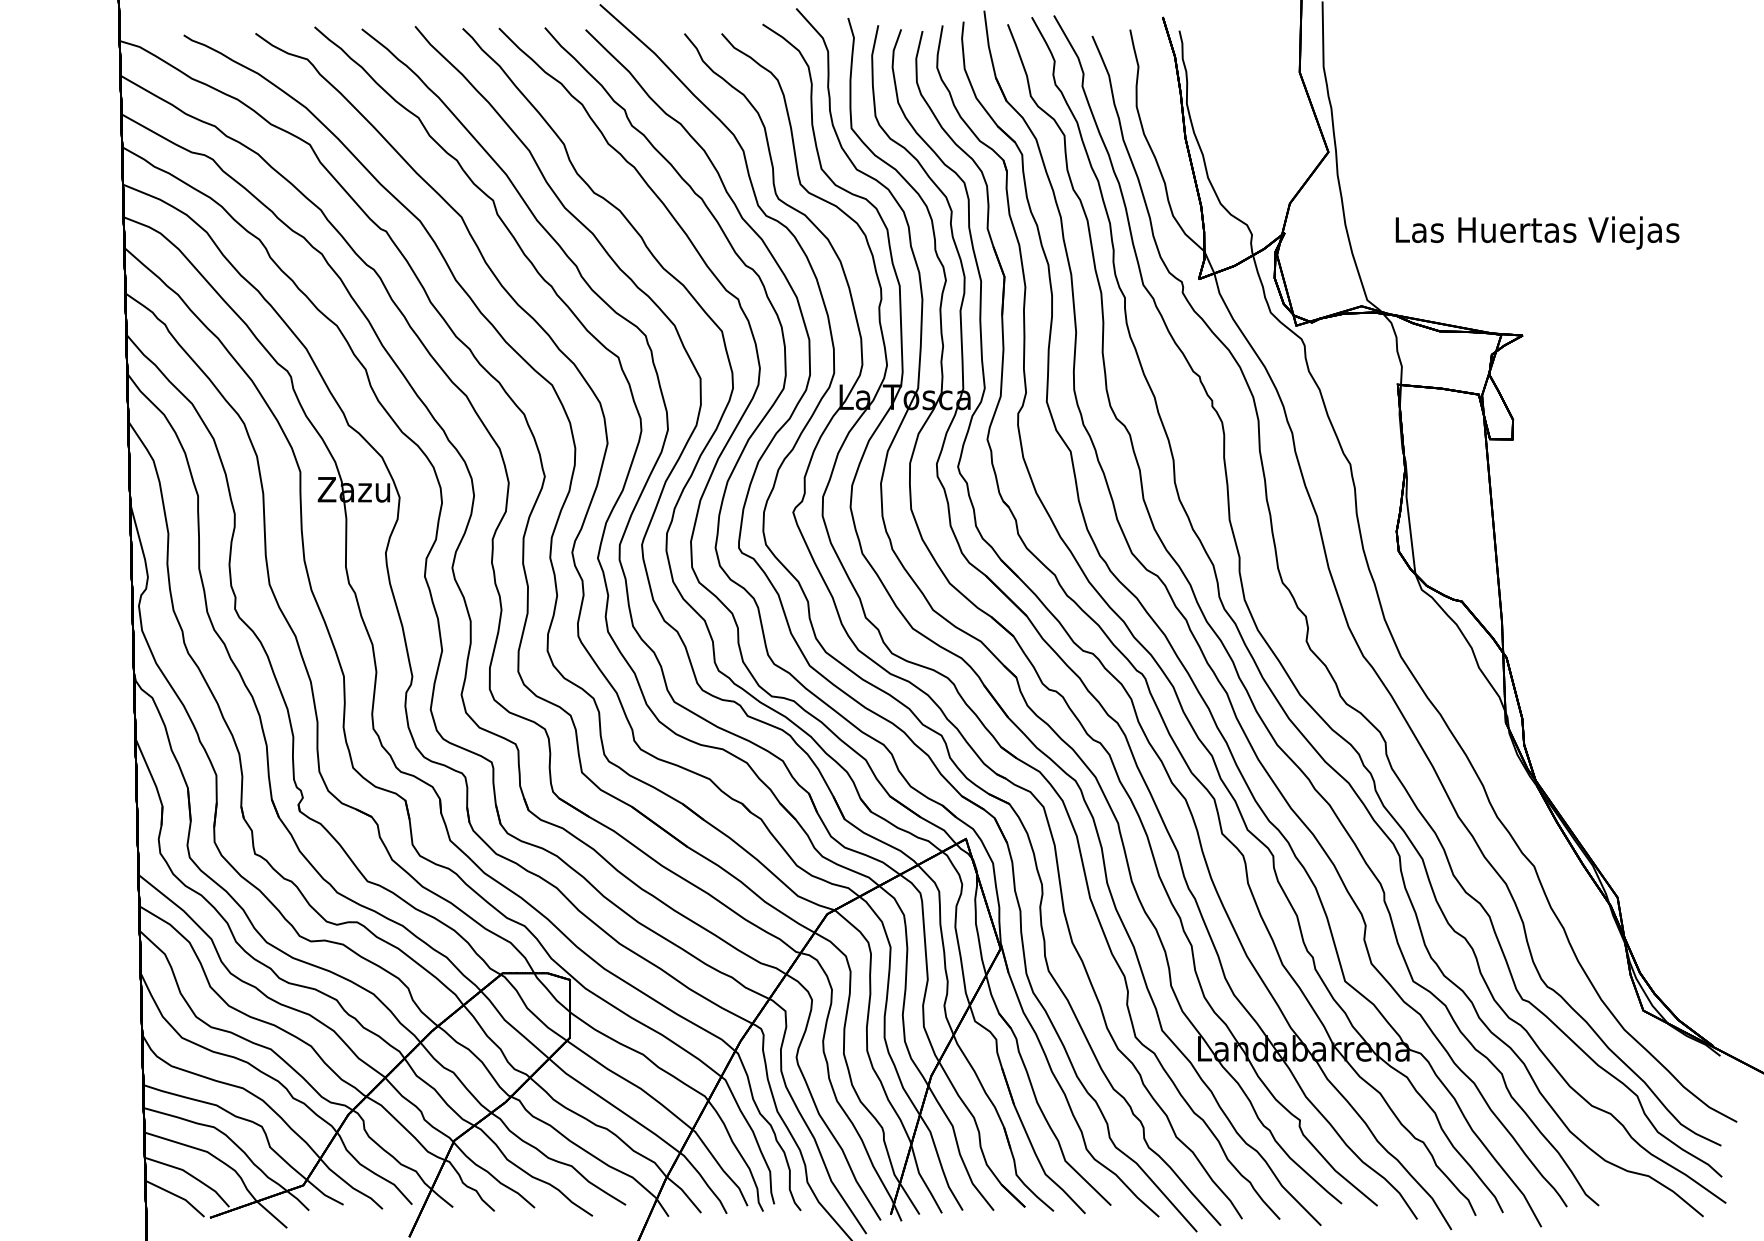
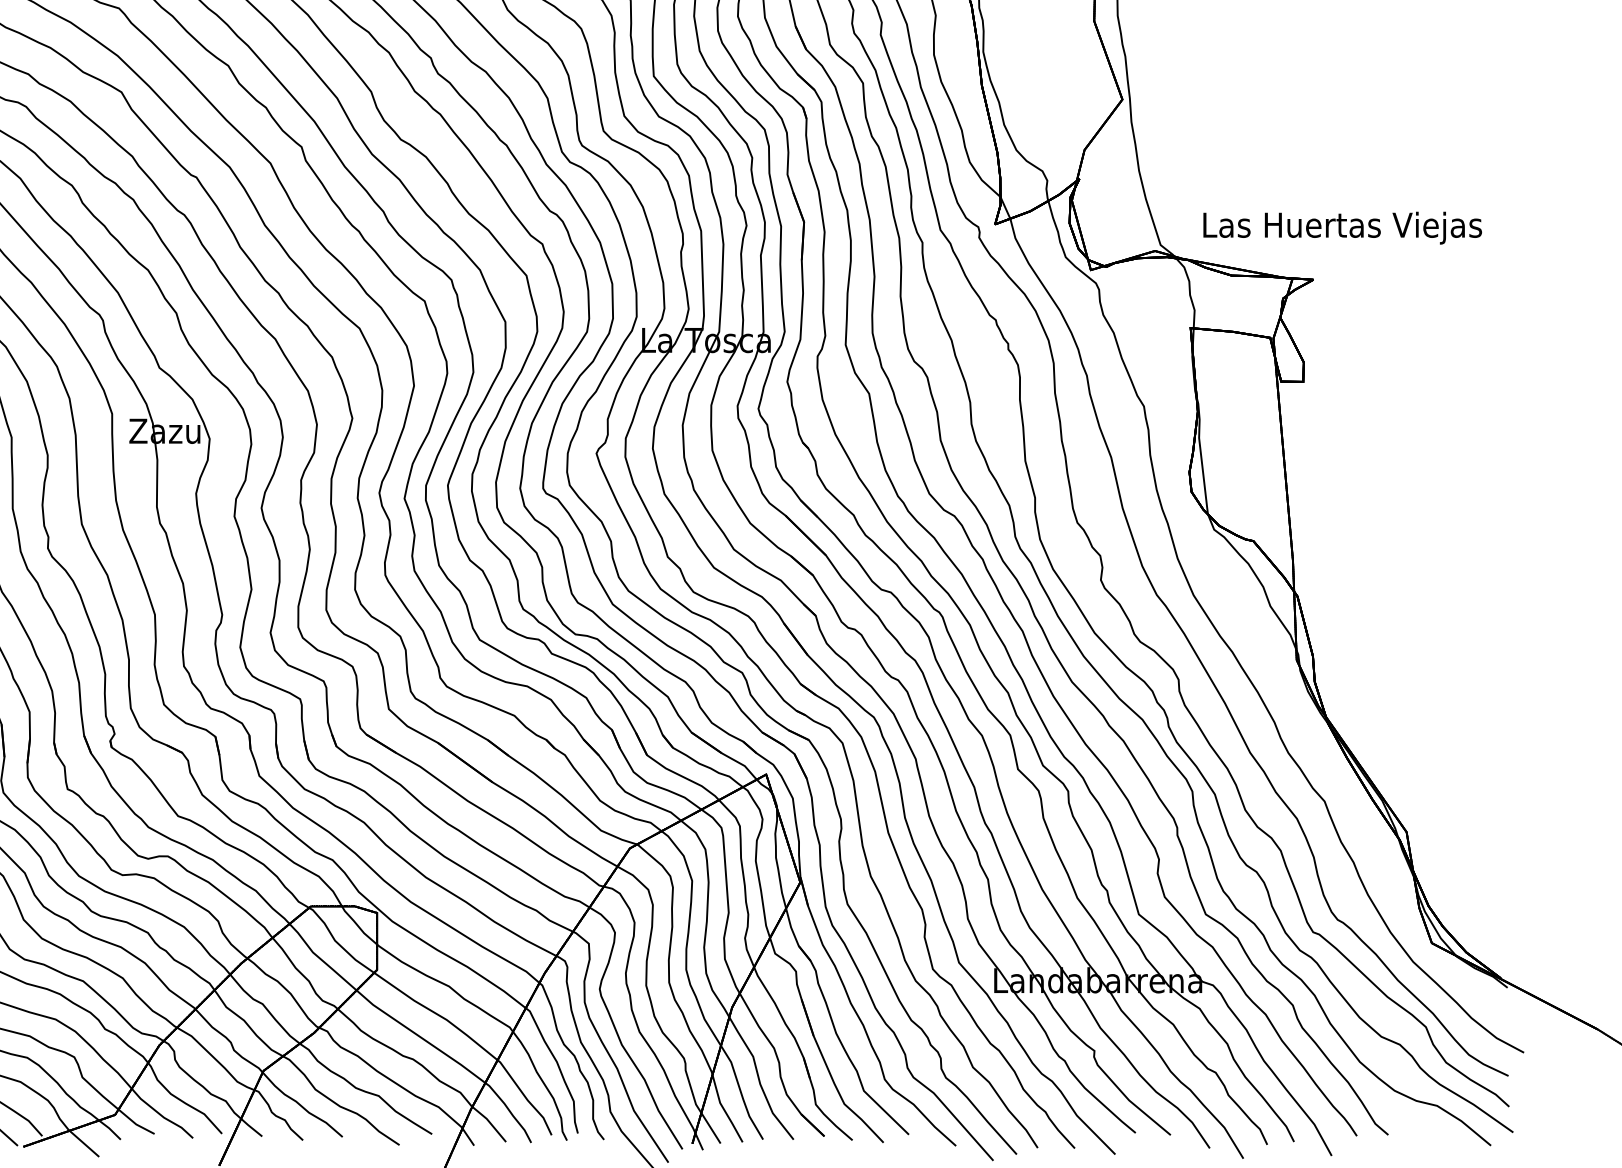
text: (1537, 232) -> (1342, 227), moved

